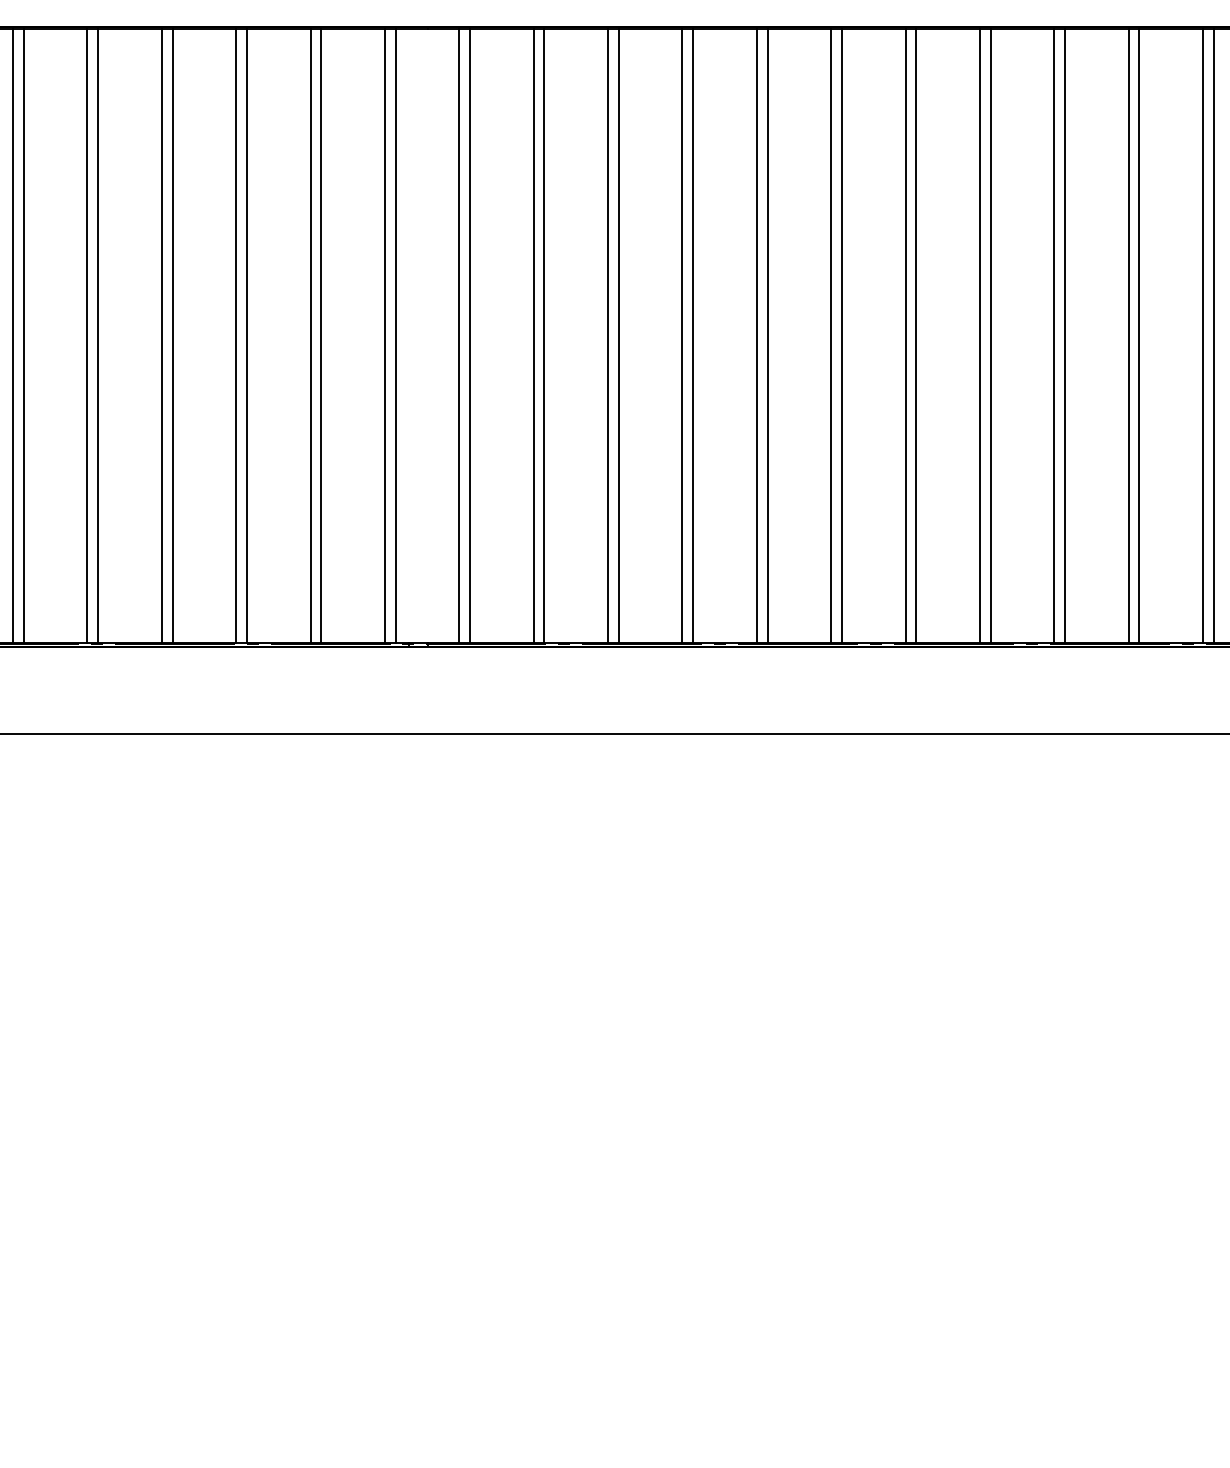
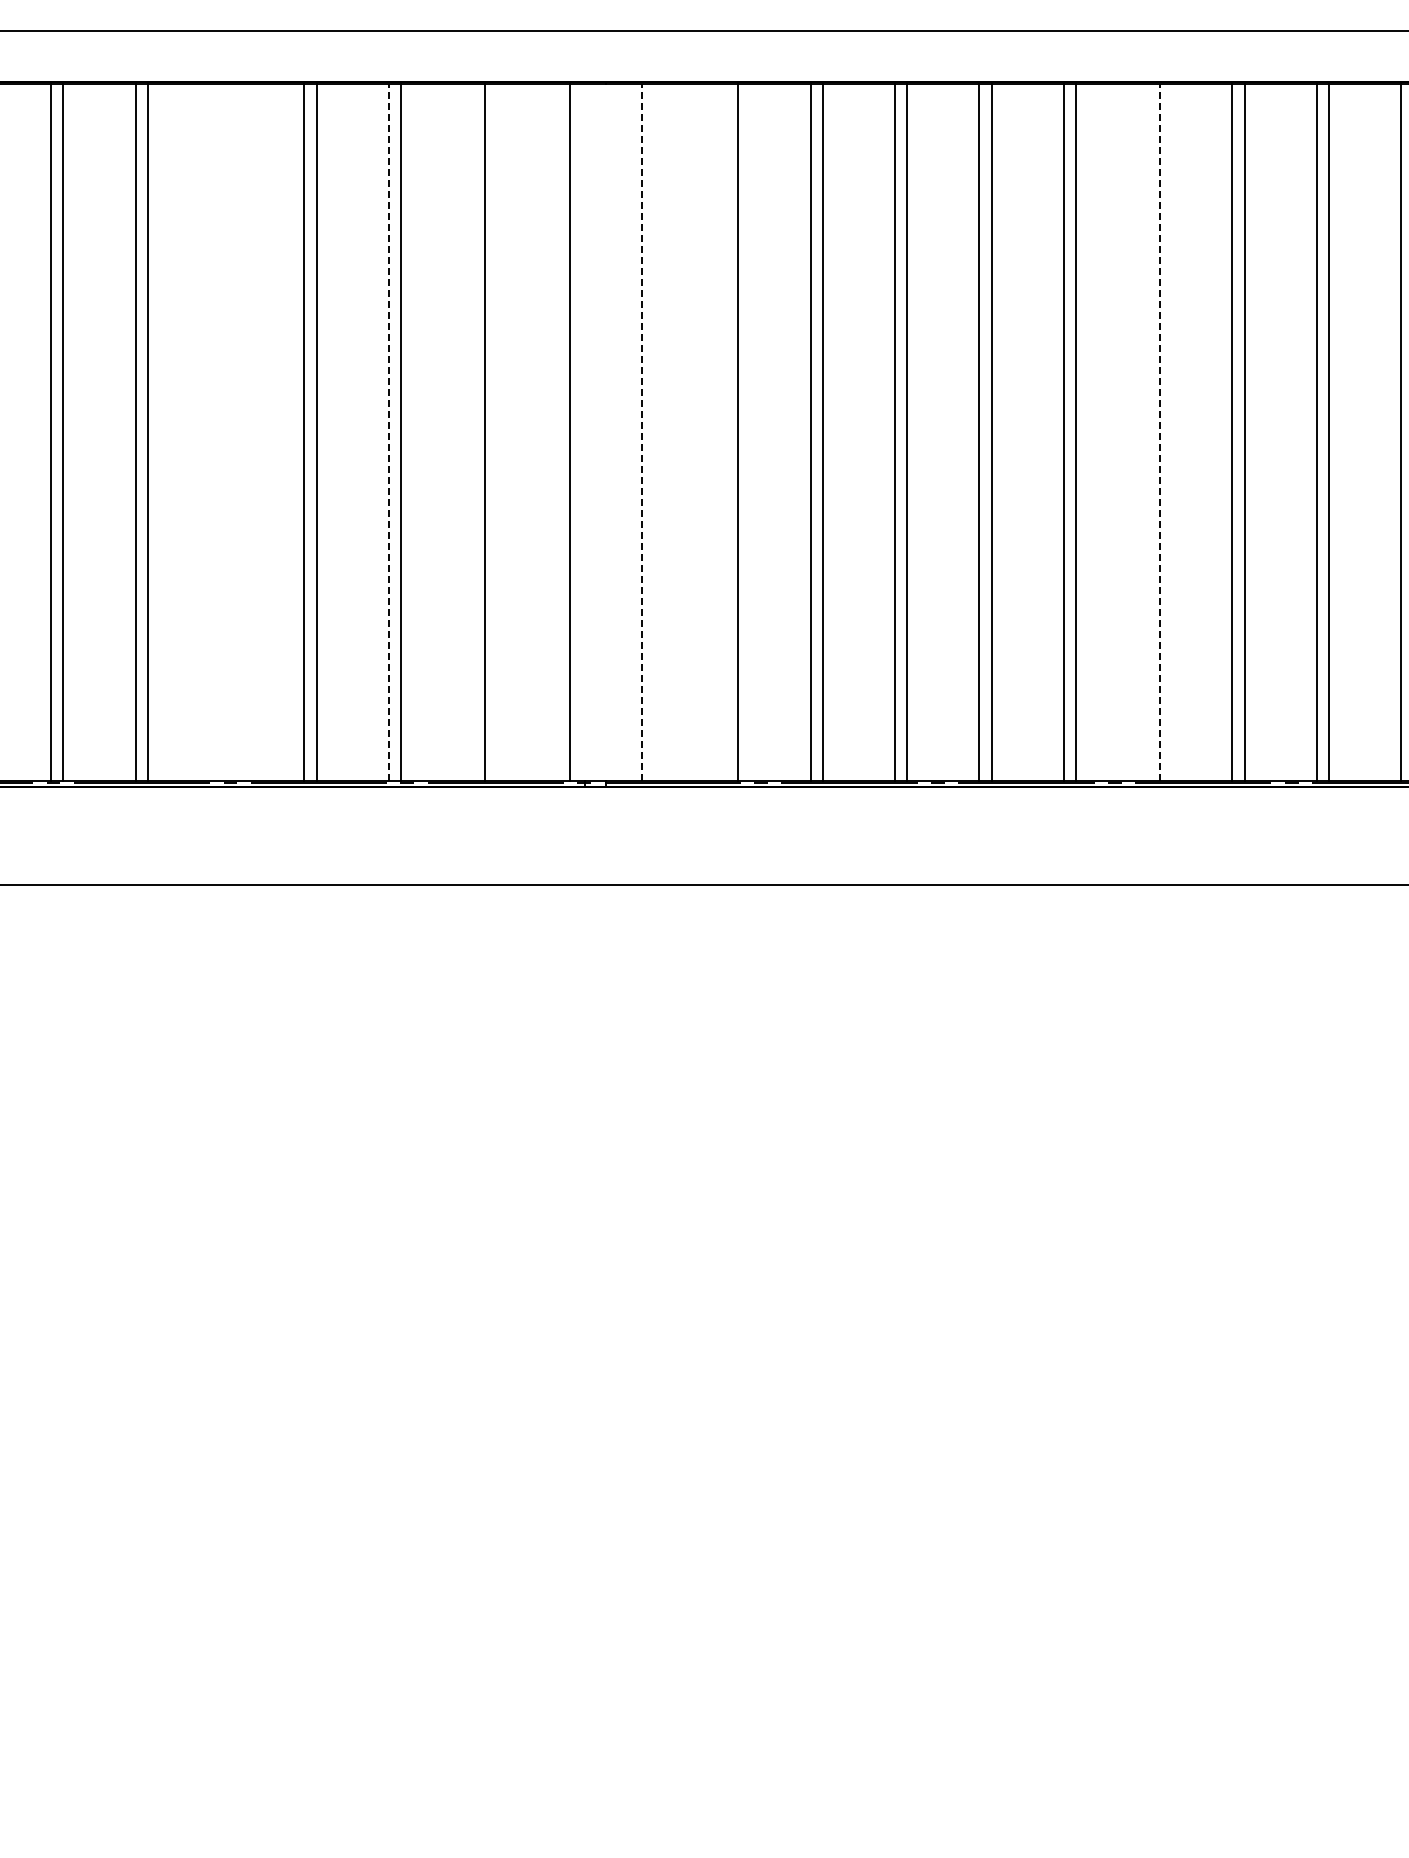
line: (87, 335) -> (219, 432), removed
line: (98, 335) -> (232, 432), removed
line: (236, 335) -> (388, 432), solid -> dashed
line: (310, 335) -> (473, 432), removed
line: (384, 335) -> (557, 432), removed
line: (459, 335) -> (641, 432), solid -> dashed
line: (470, 335) -> (654, 432), removed
line: (533, 335) -> (726, 432), removed
line: (905, 335) -> (1148, 432), removed
line: (916, 335) -> (1160, 432), solid -> dashed

